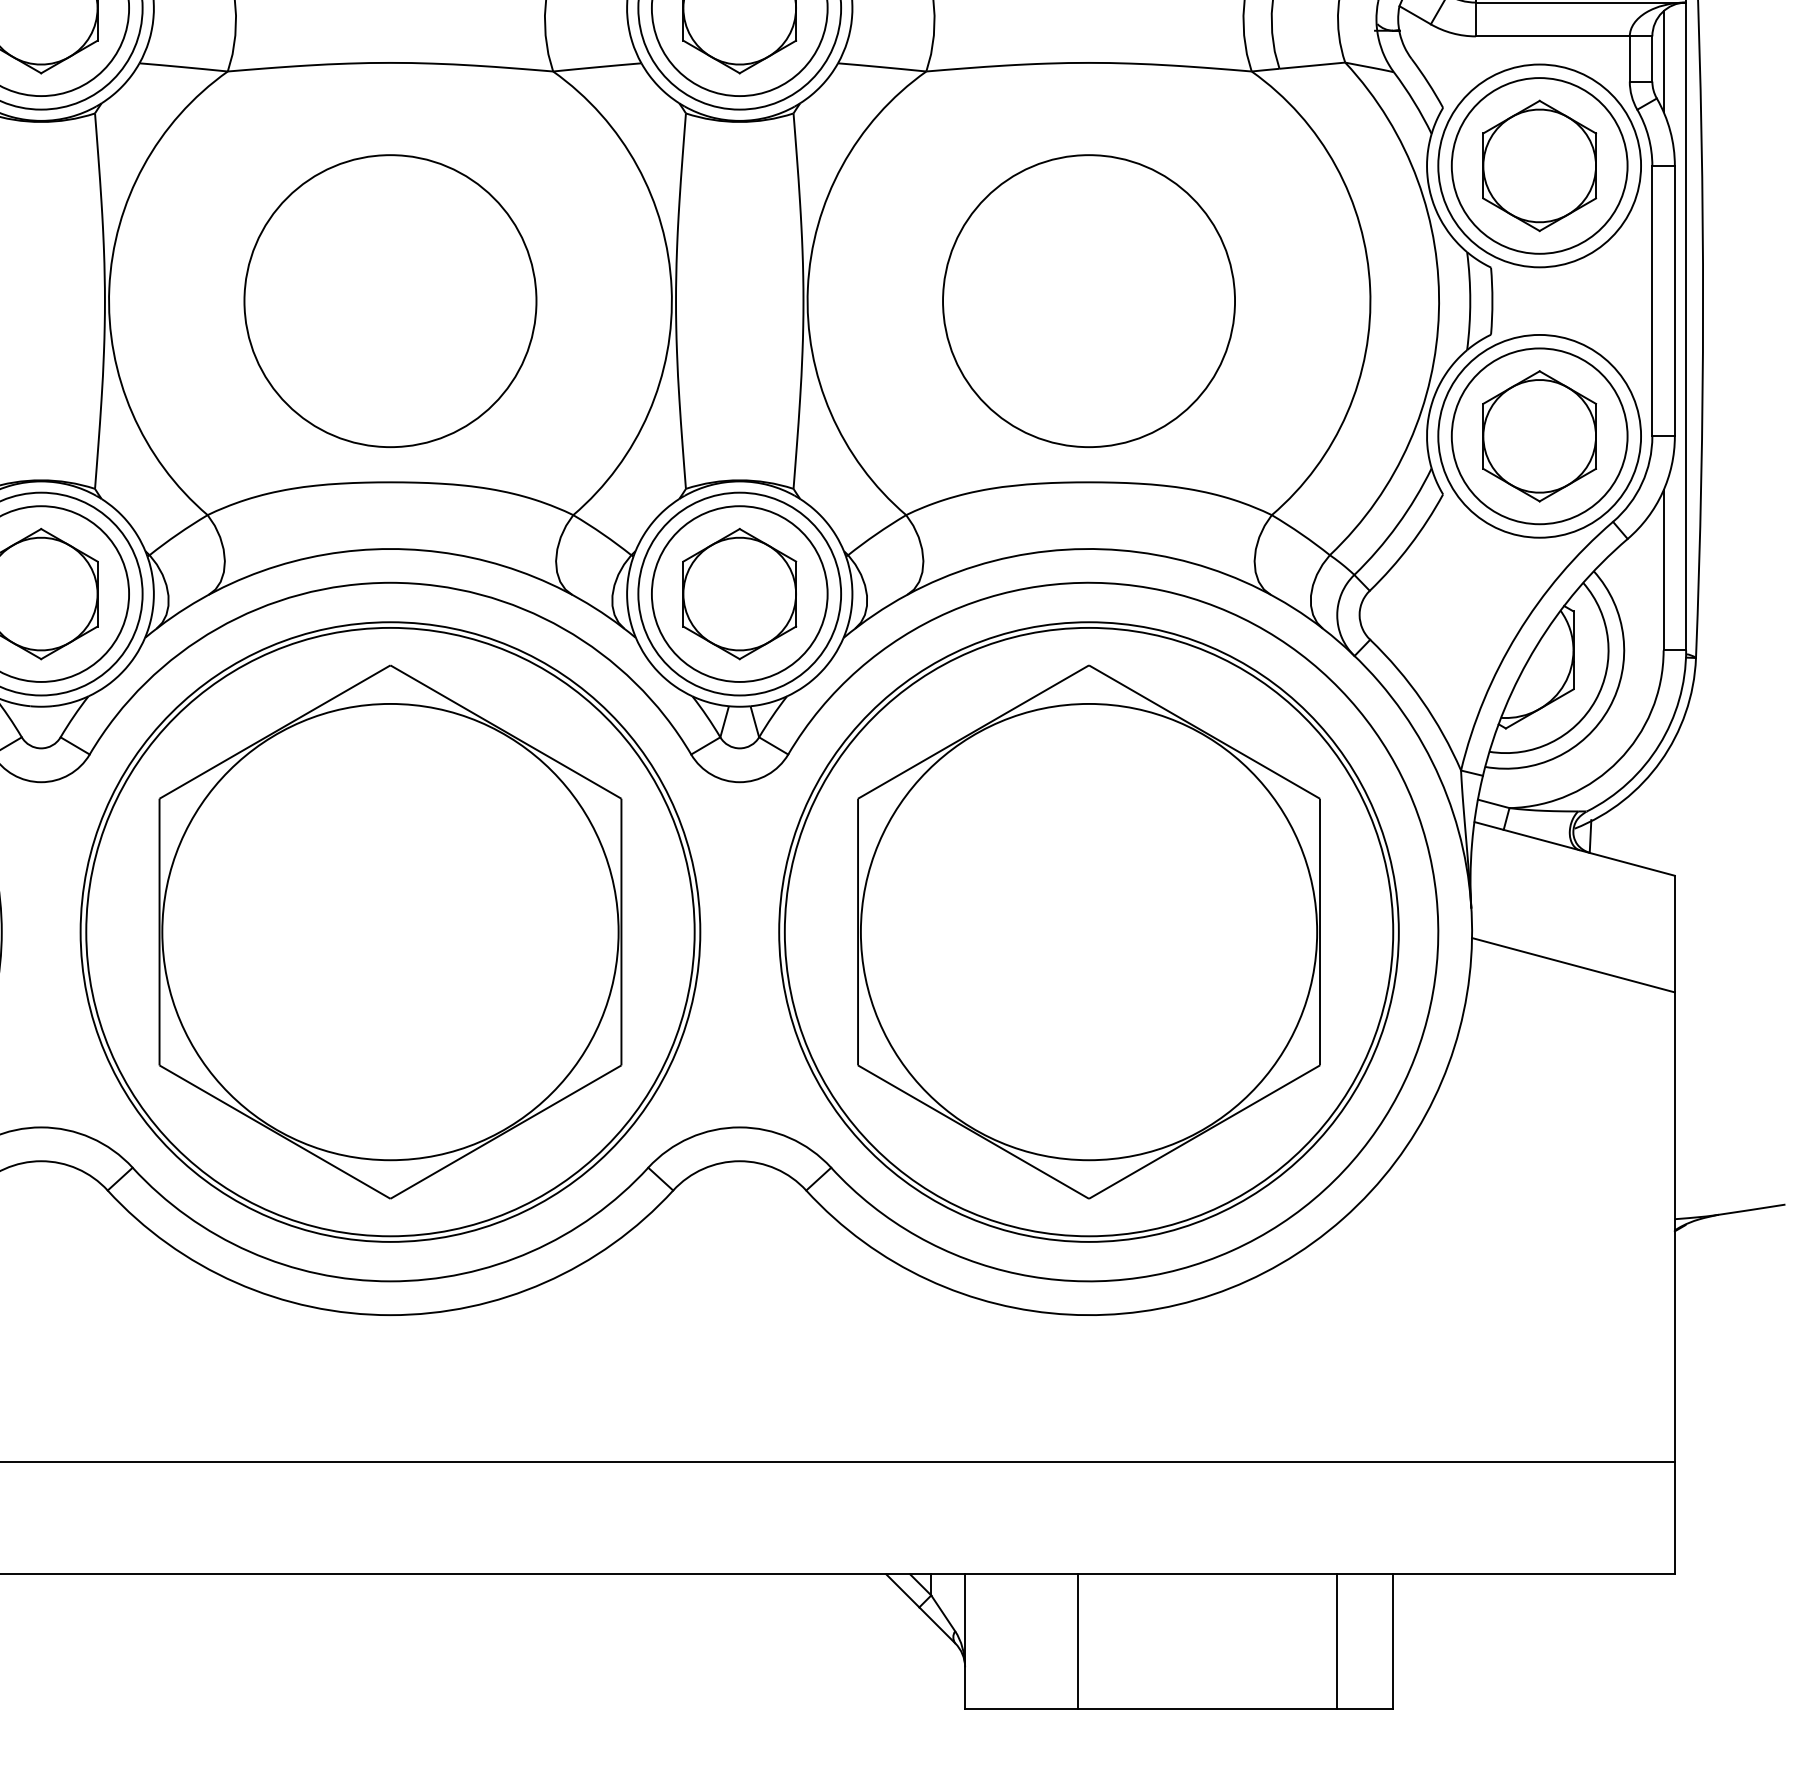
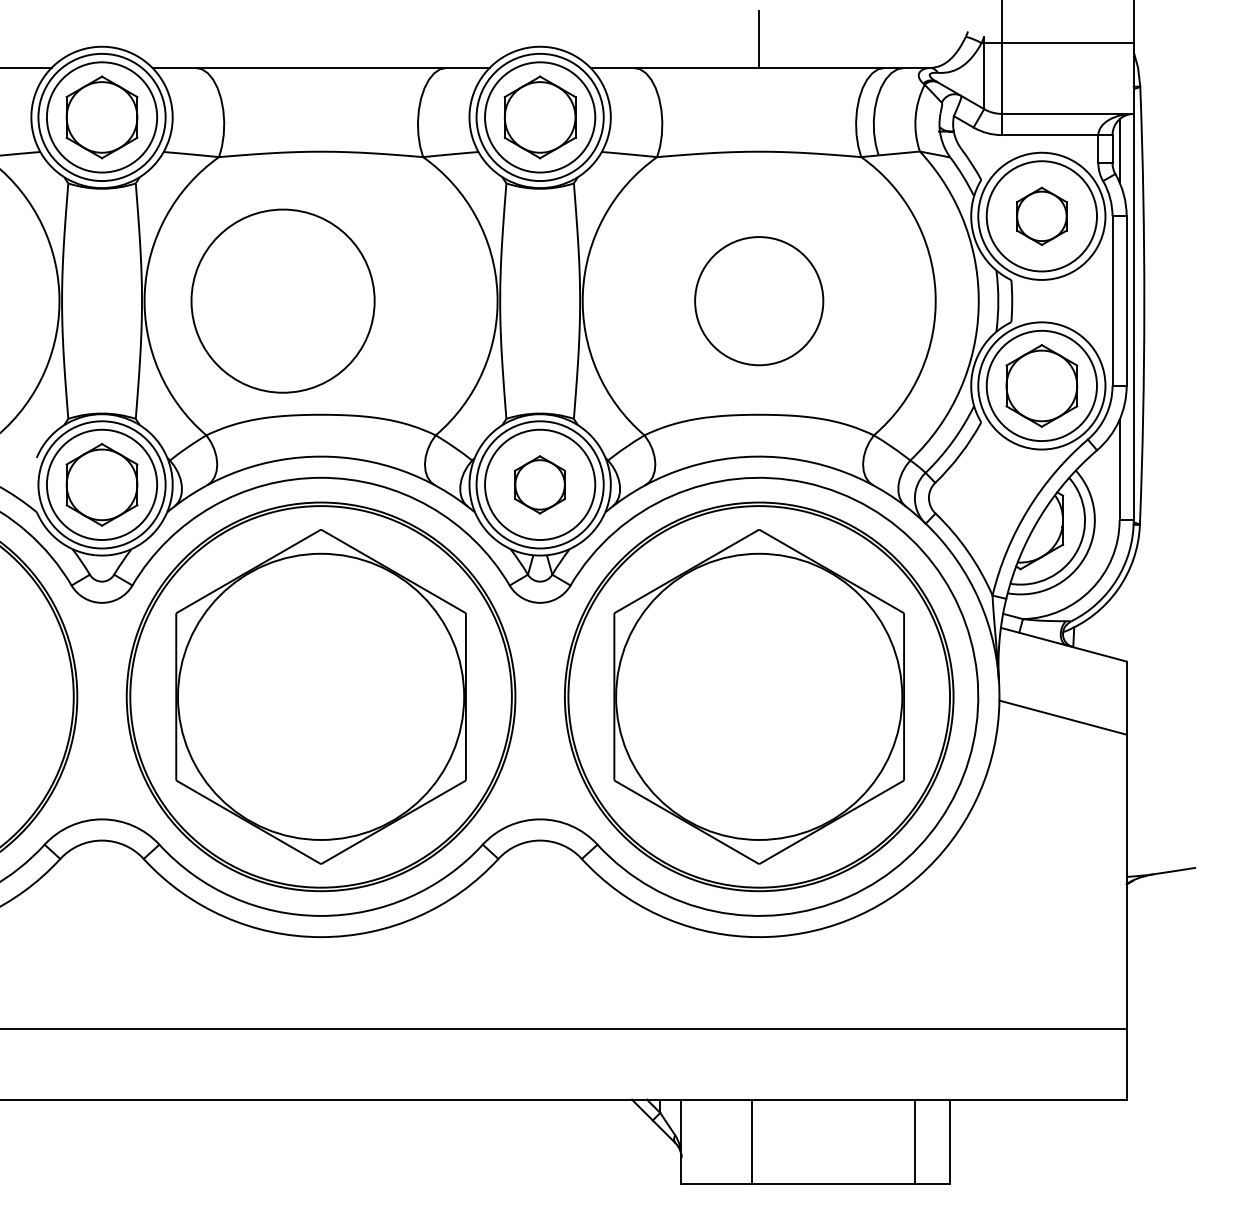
part: (1539, 166) -> (1041, 216), size x0.7
circle: (389, 300) -> (282, 300), moved
circle: (1087, 300) -> (758, 300), size x0.7
part: (738, 593) -> (539, 484), size x0.7

